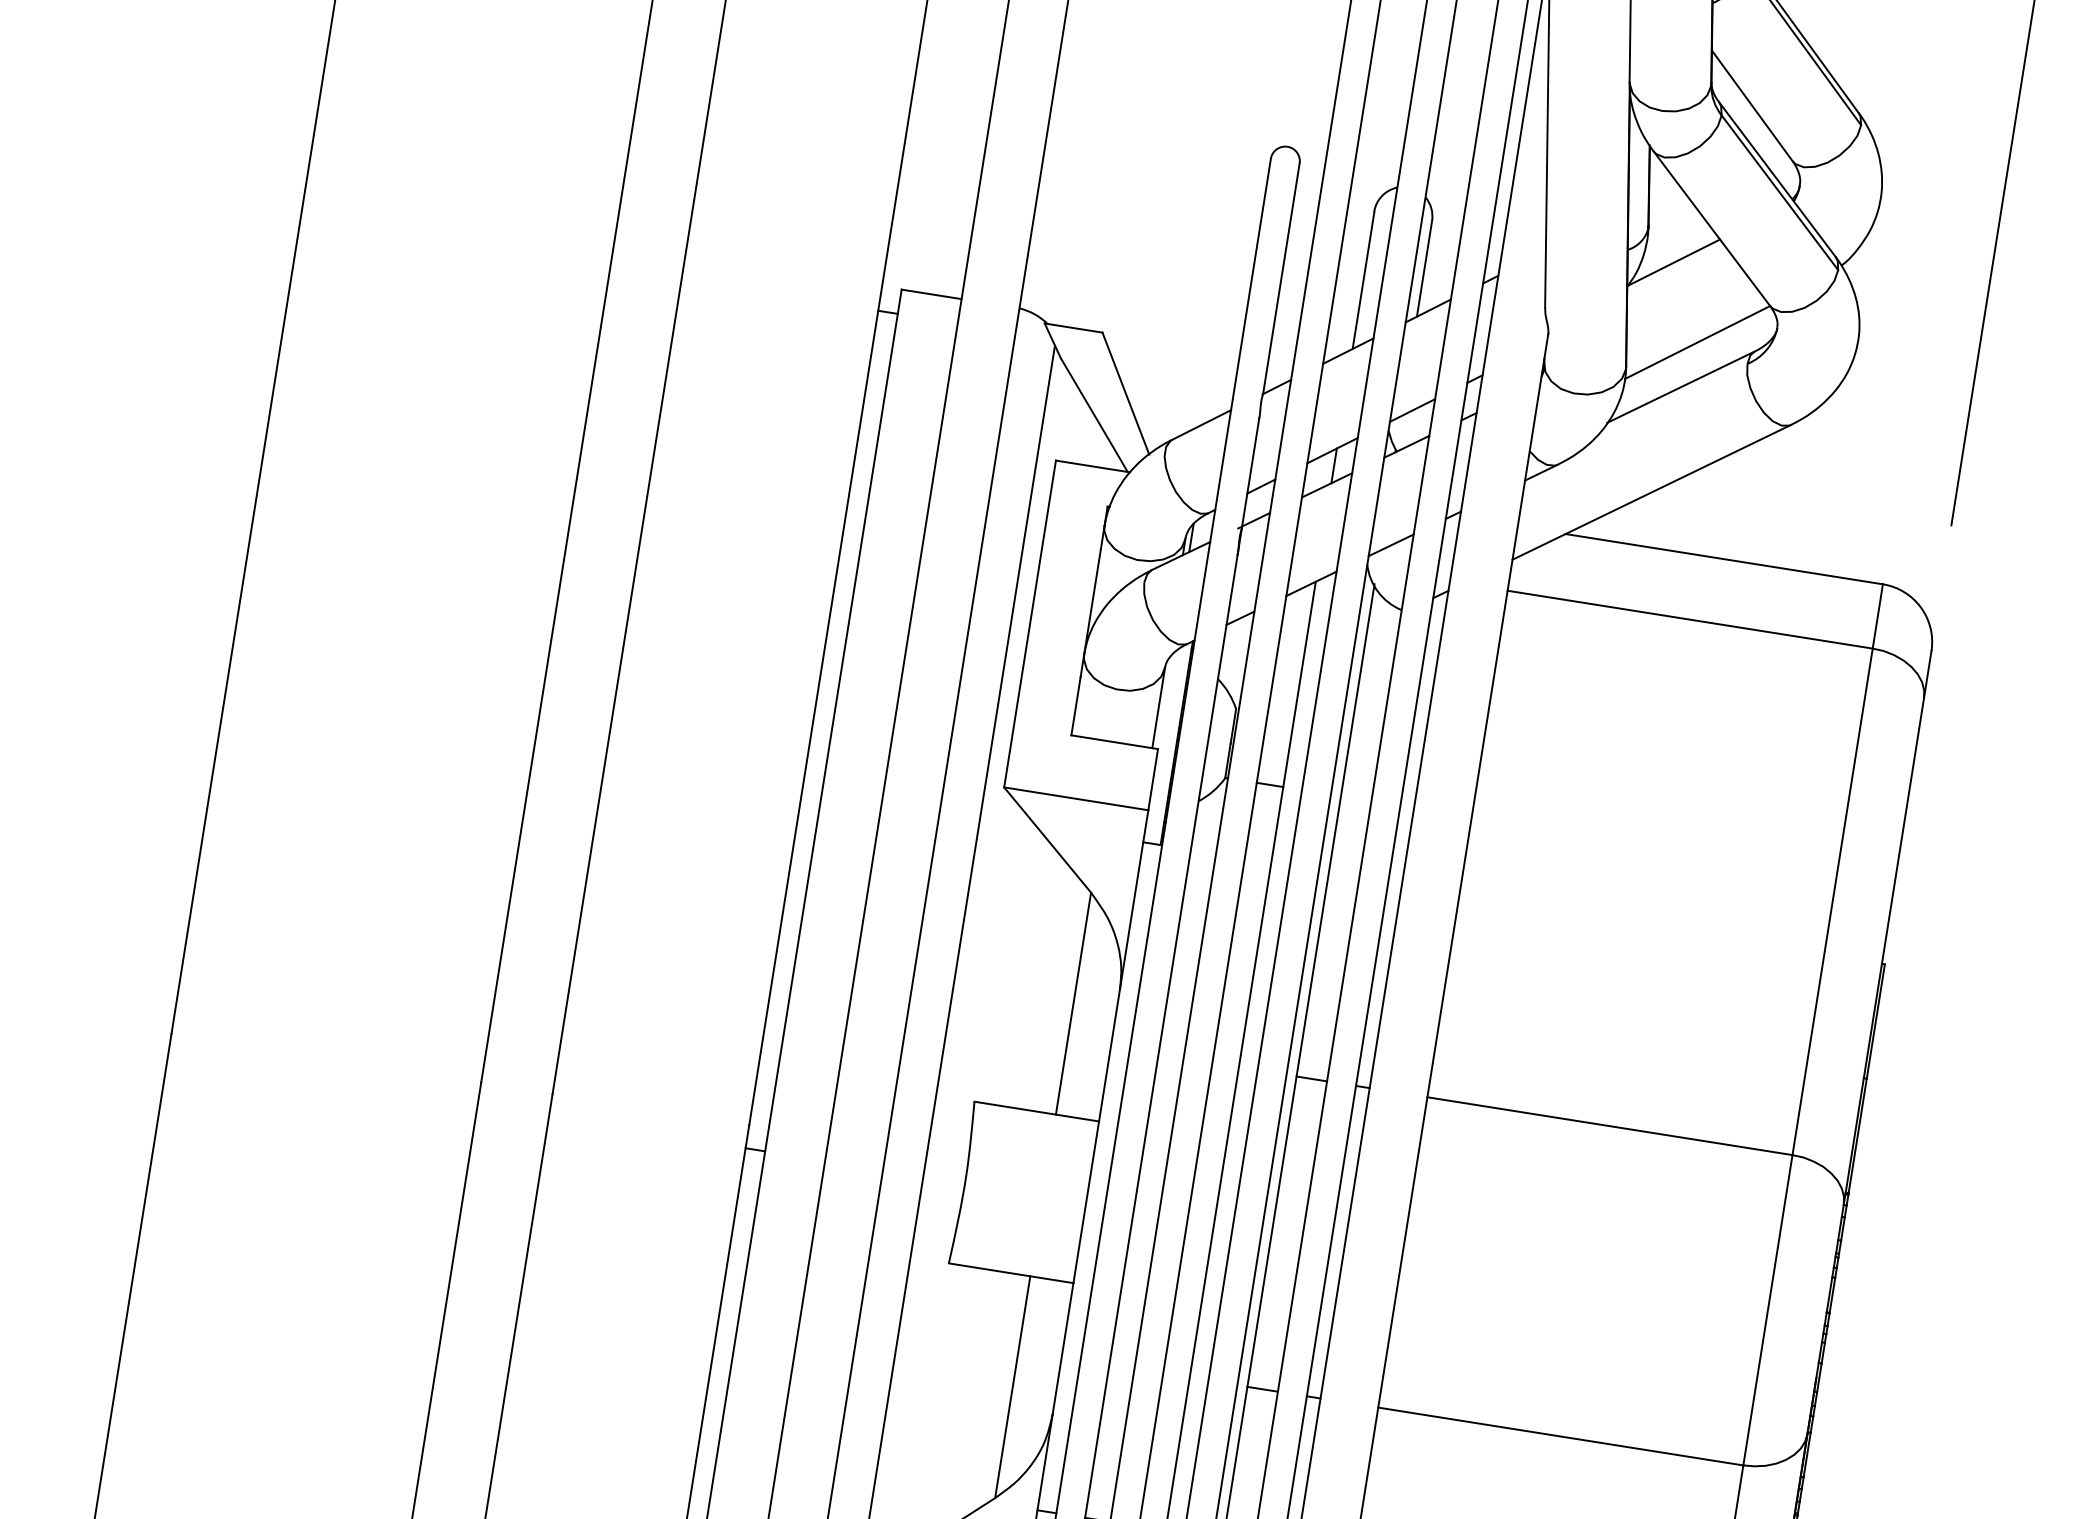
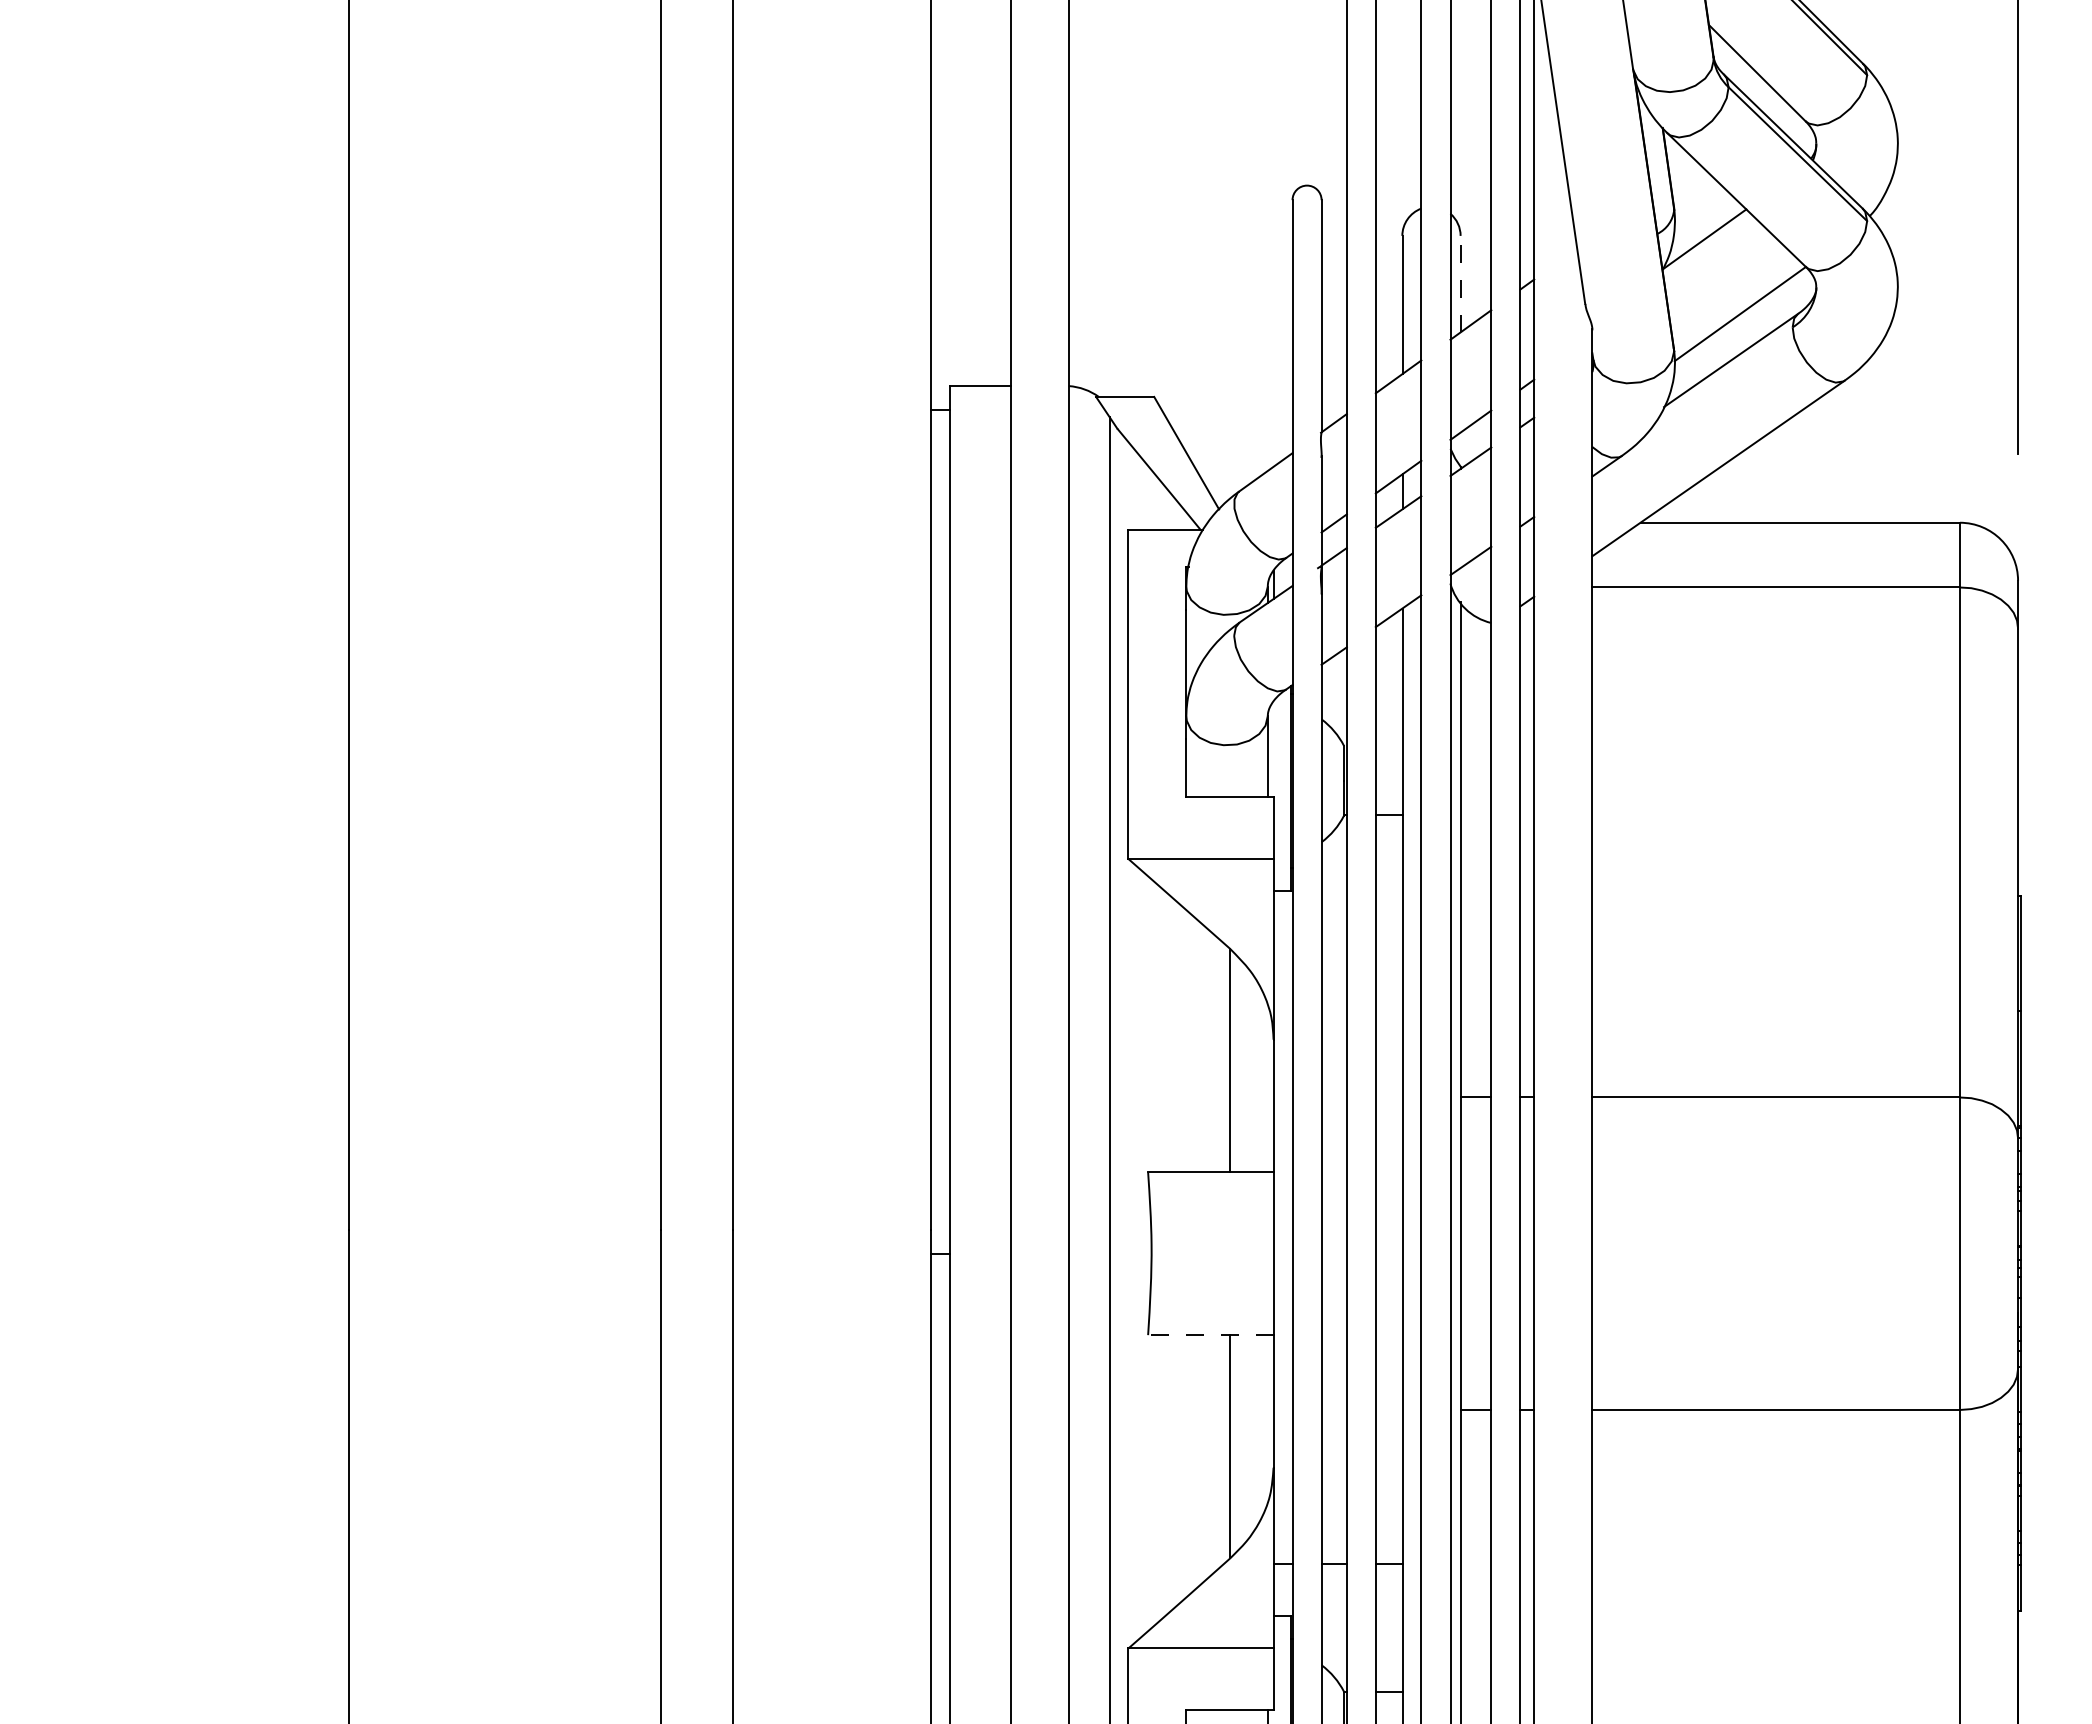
line: (1424, 268) -> (1460, 283), solid -> dashed
line: (1010, 1273) -> (1210, 1335), solid -> dashed

